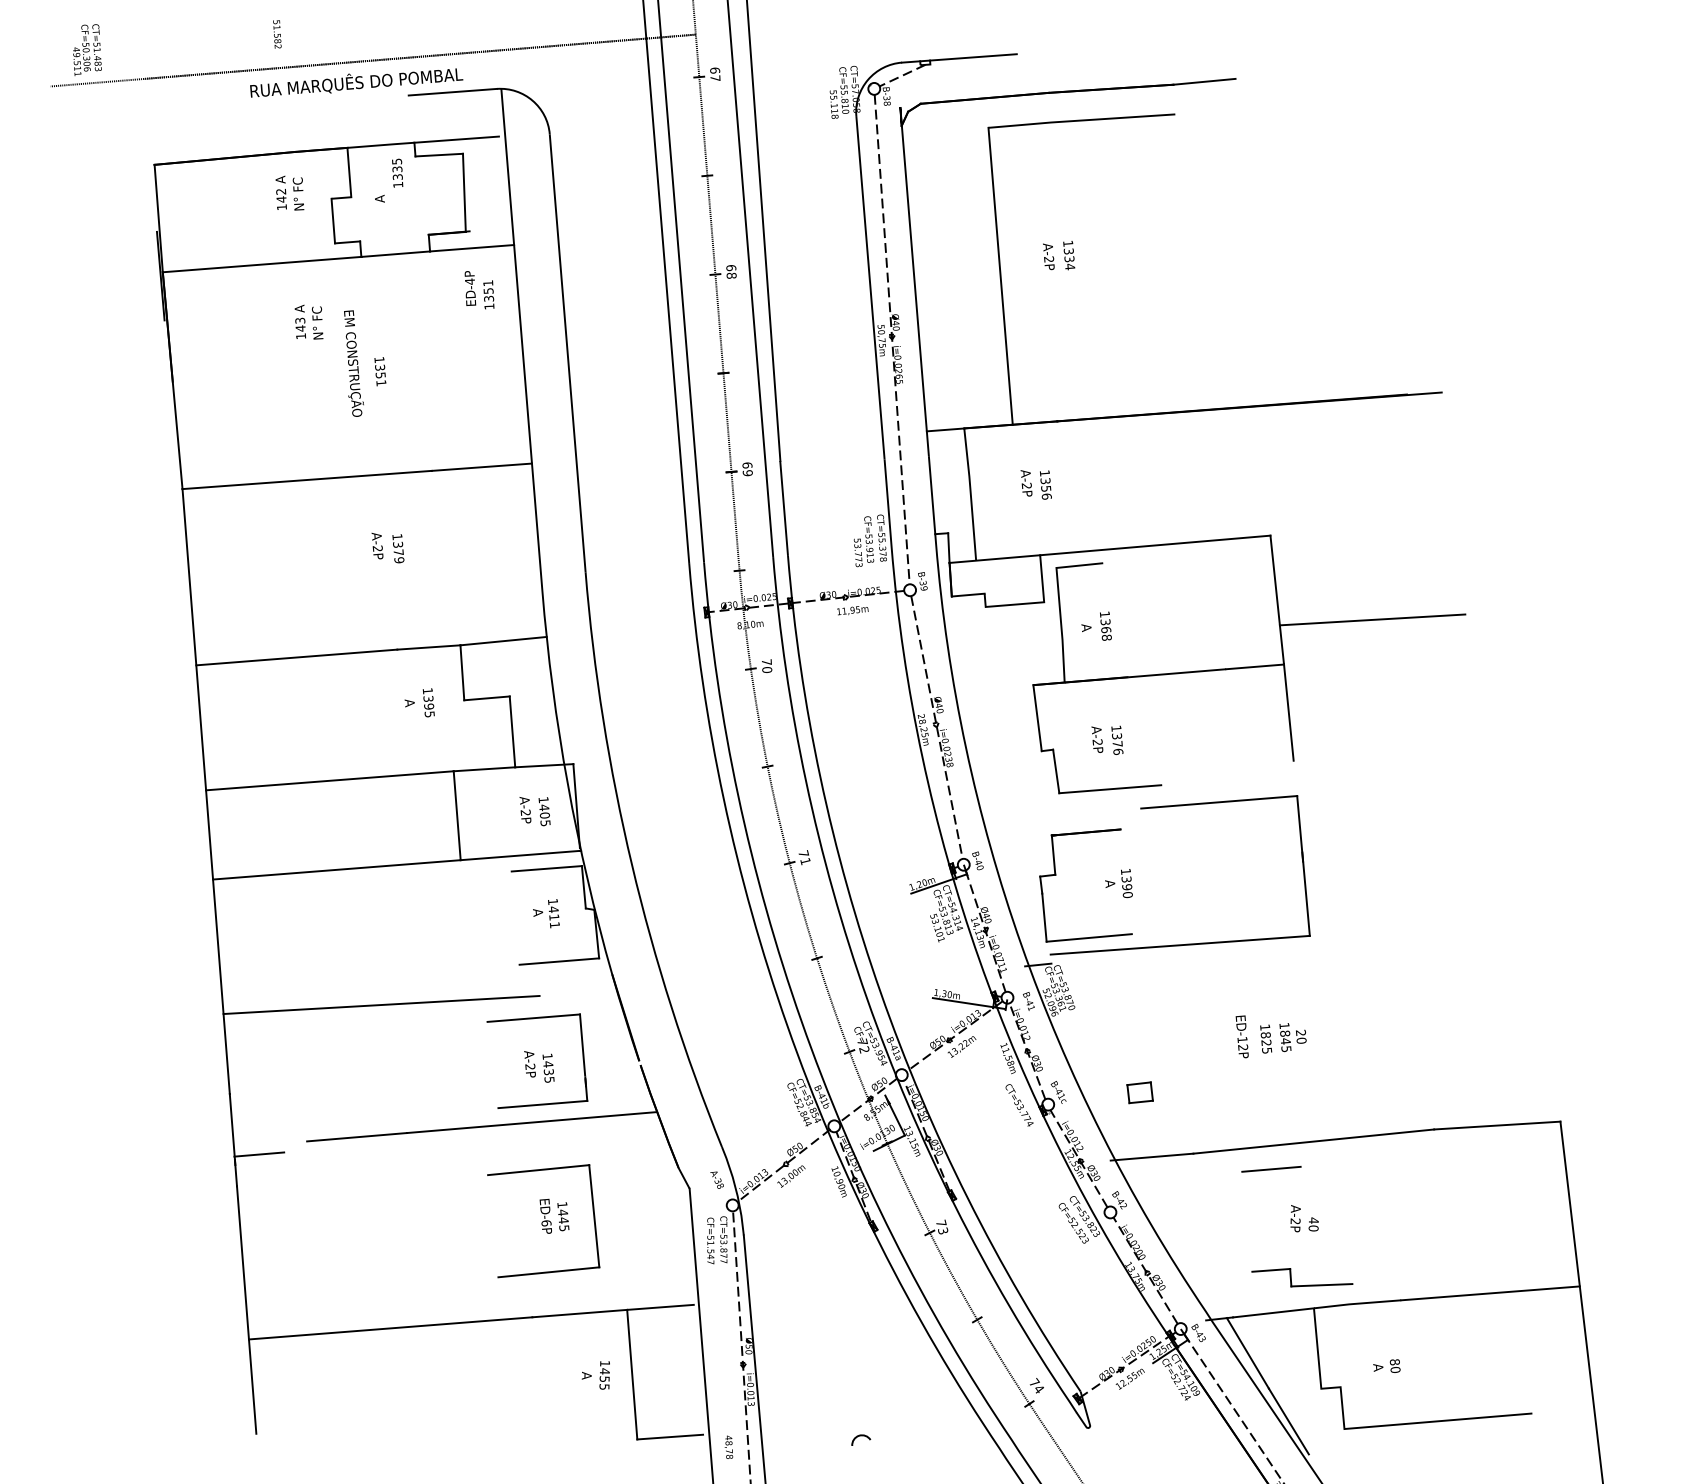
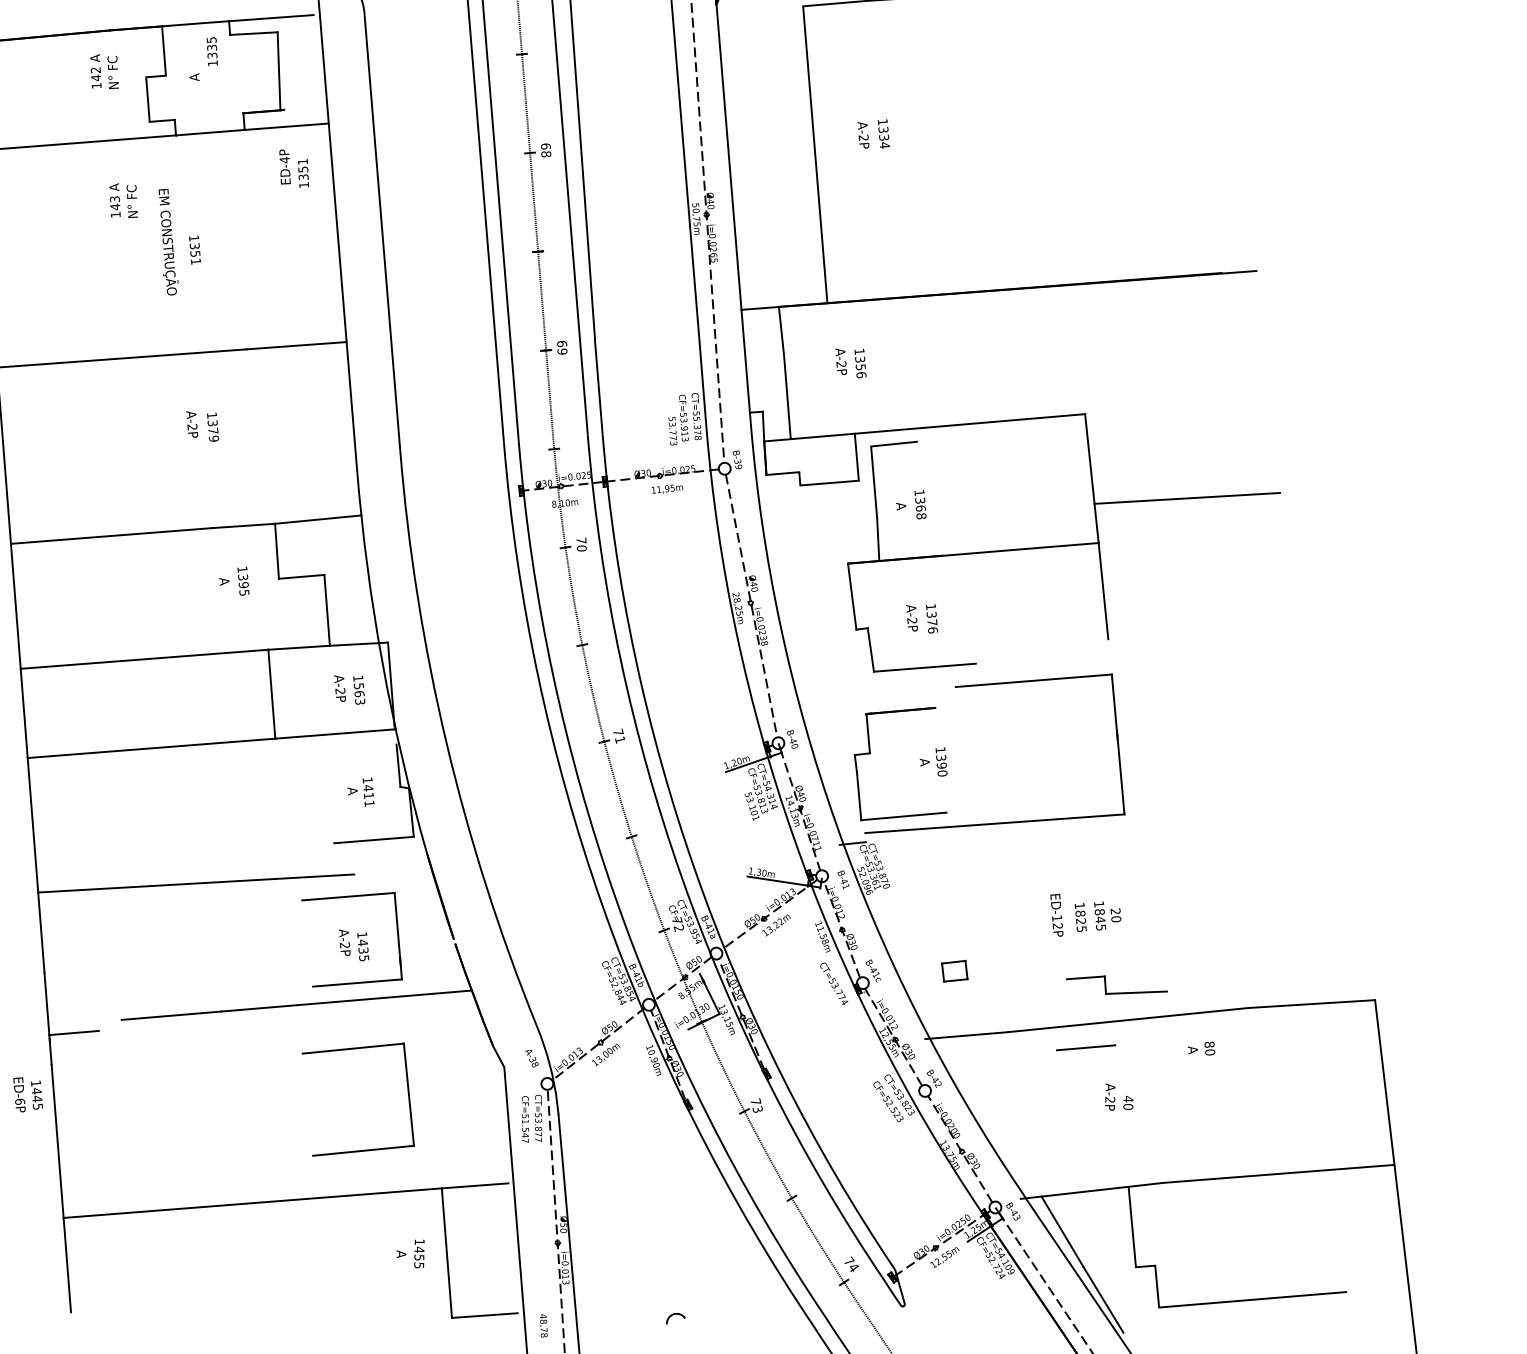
text: (544, 815) -> (359, 693), 1405 -> 1563
line: (546, 868) -> (361, 746), removed
text: (554, 1215) -> (28, 1093), moved
part: (1302, 1285) -> (1117, 992), moved
text: (1386, 1365) -> (1201, 1047), moved

